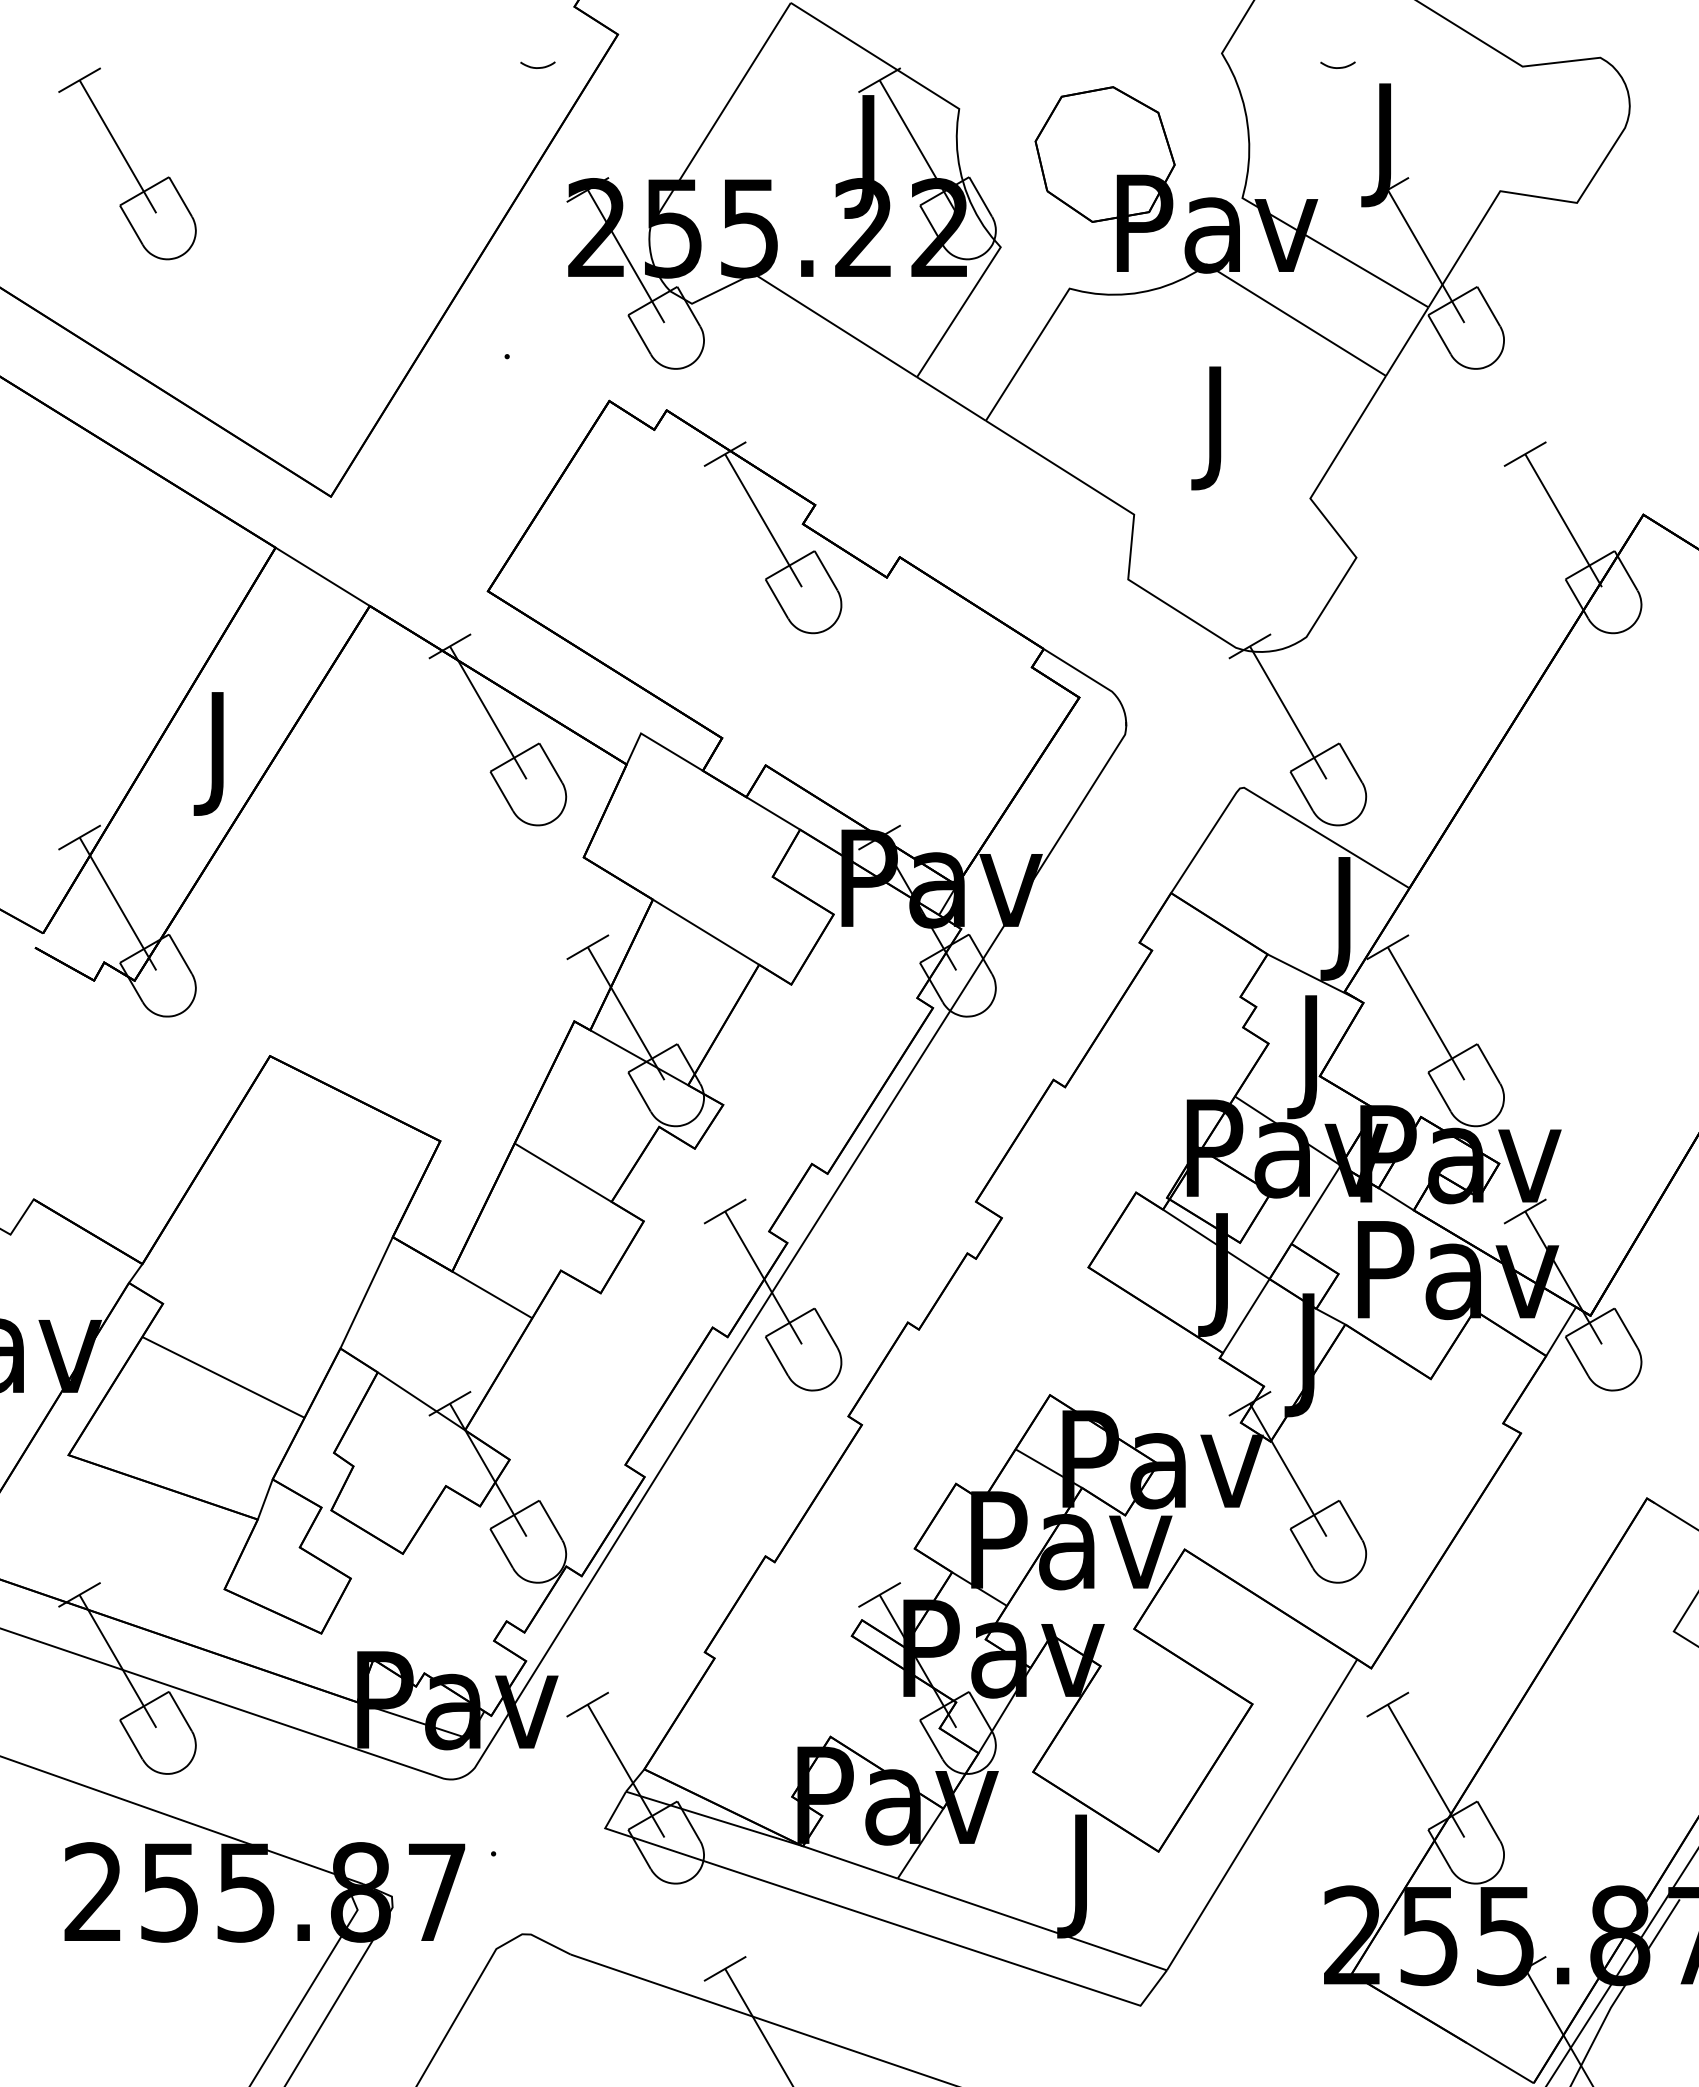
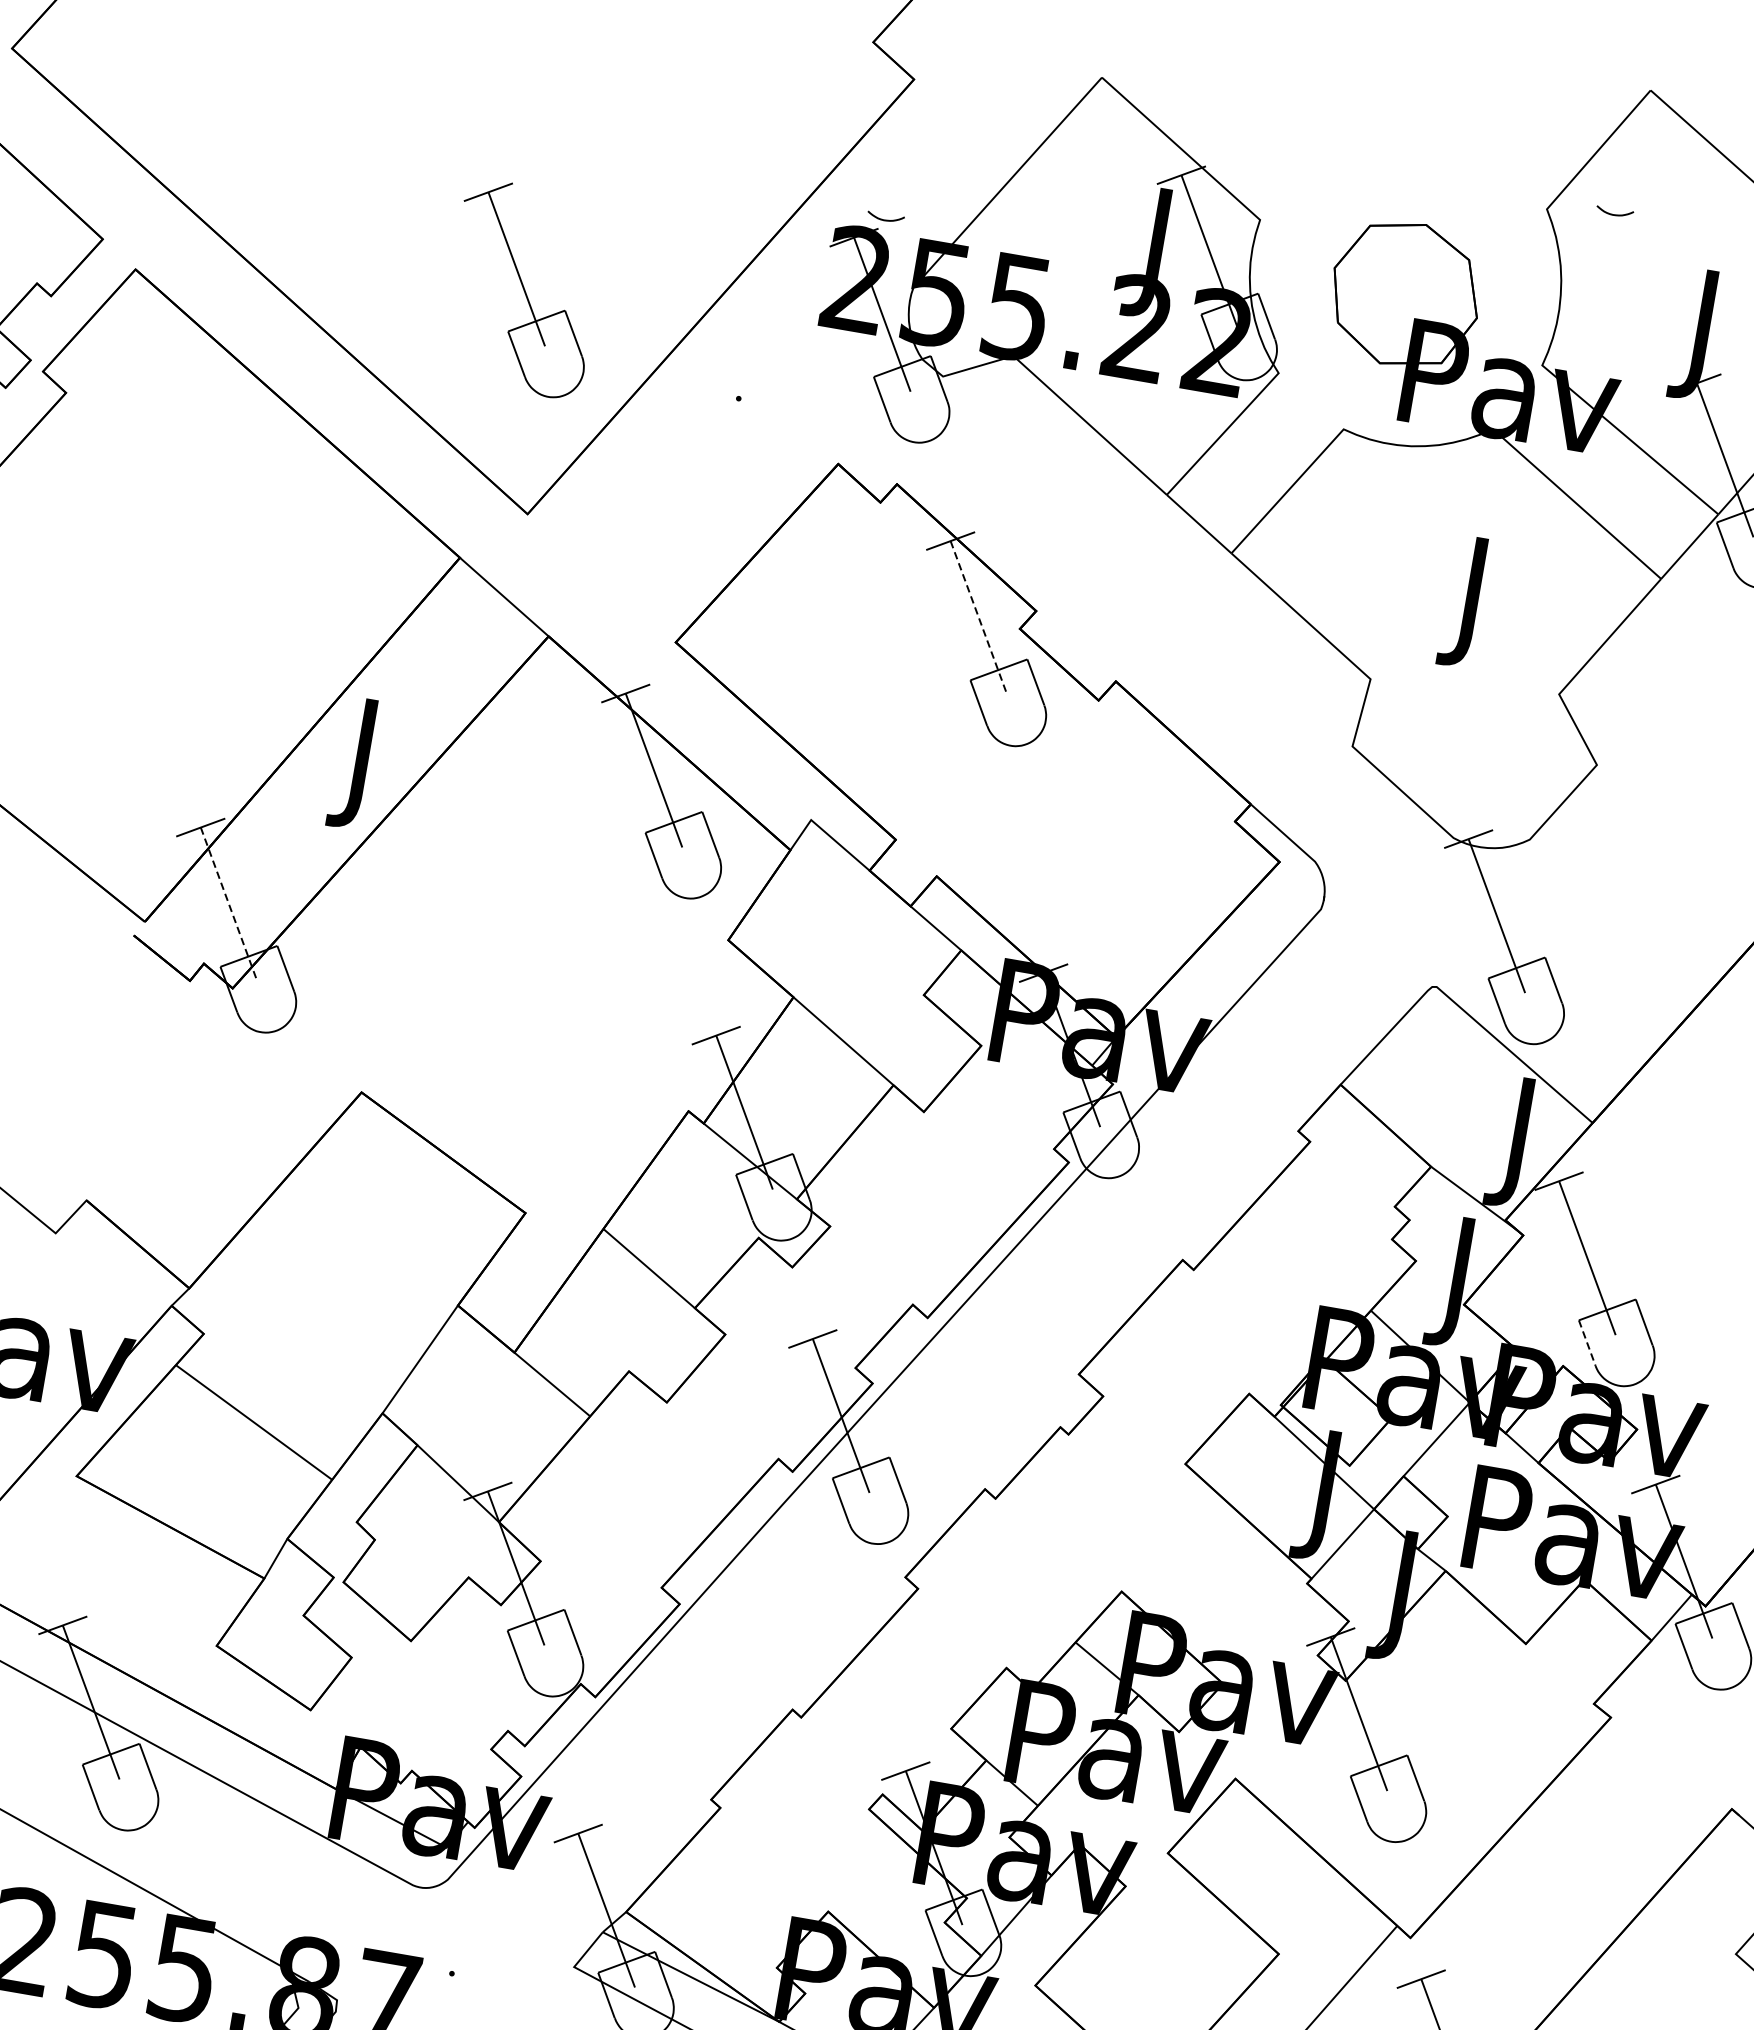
curve: (537, 67) -> (885, 219), moved
curve: (1337, 67) -> (1613, 214), moved
part: (127, 163) -> (523, 288), moved
line: (763, 520) -> (978, 617), solid -> dashed
line: (118, 904) -> (229, 905), solid -> dashed
line: (1439, 1092) -> (1587, 1343), solid -> dashed

